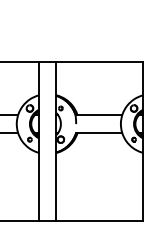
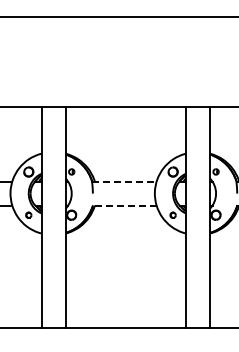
line: (98, 115) -> (124, 181), solid -> dashed
line: (98, 132) -> (124, 205), solid -> dashed

